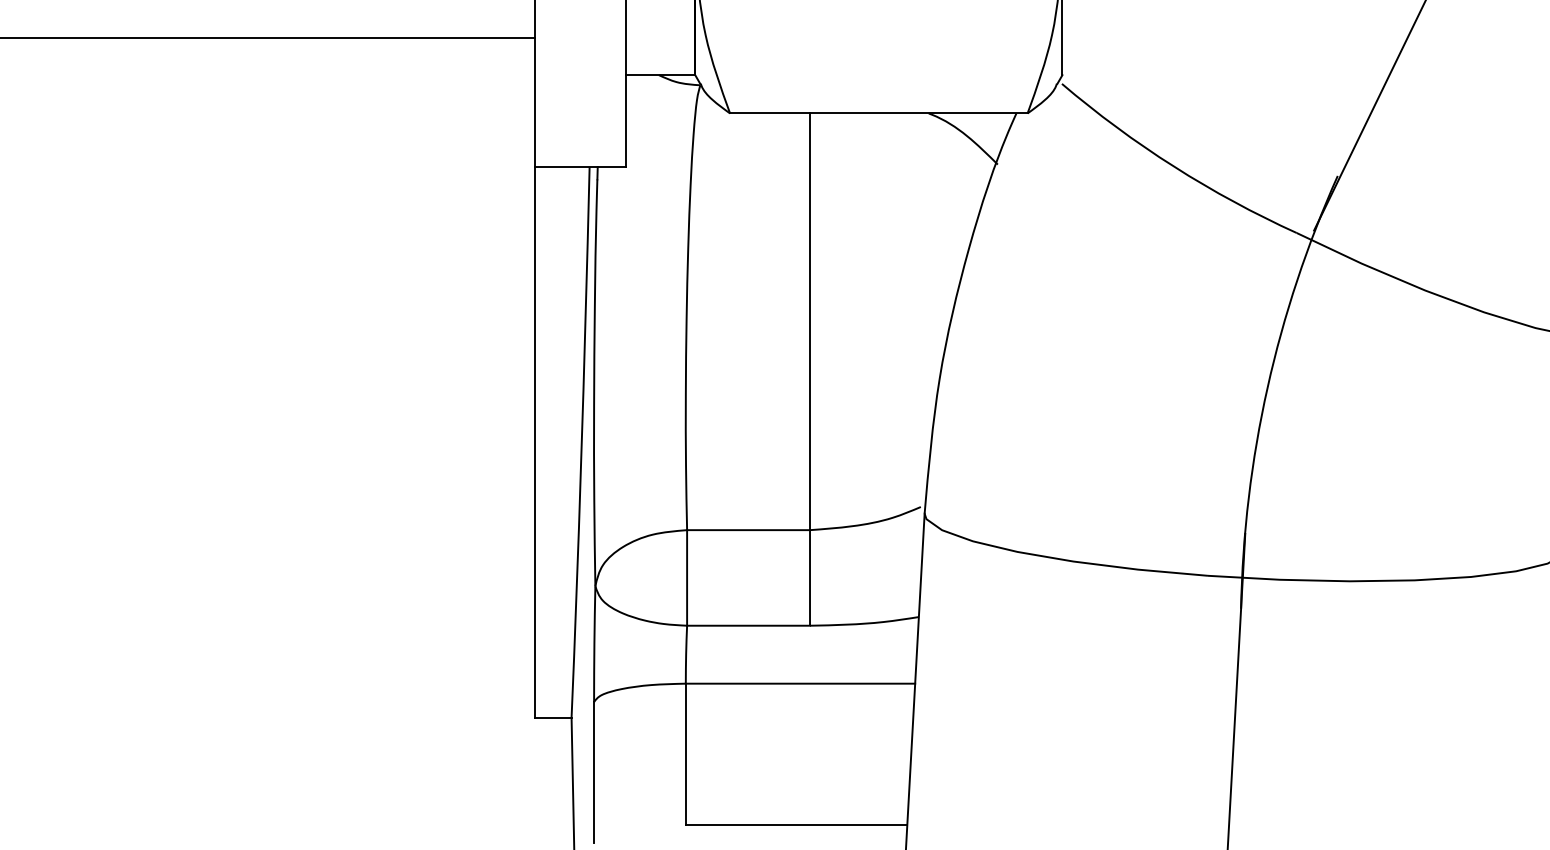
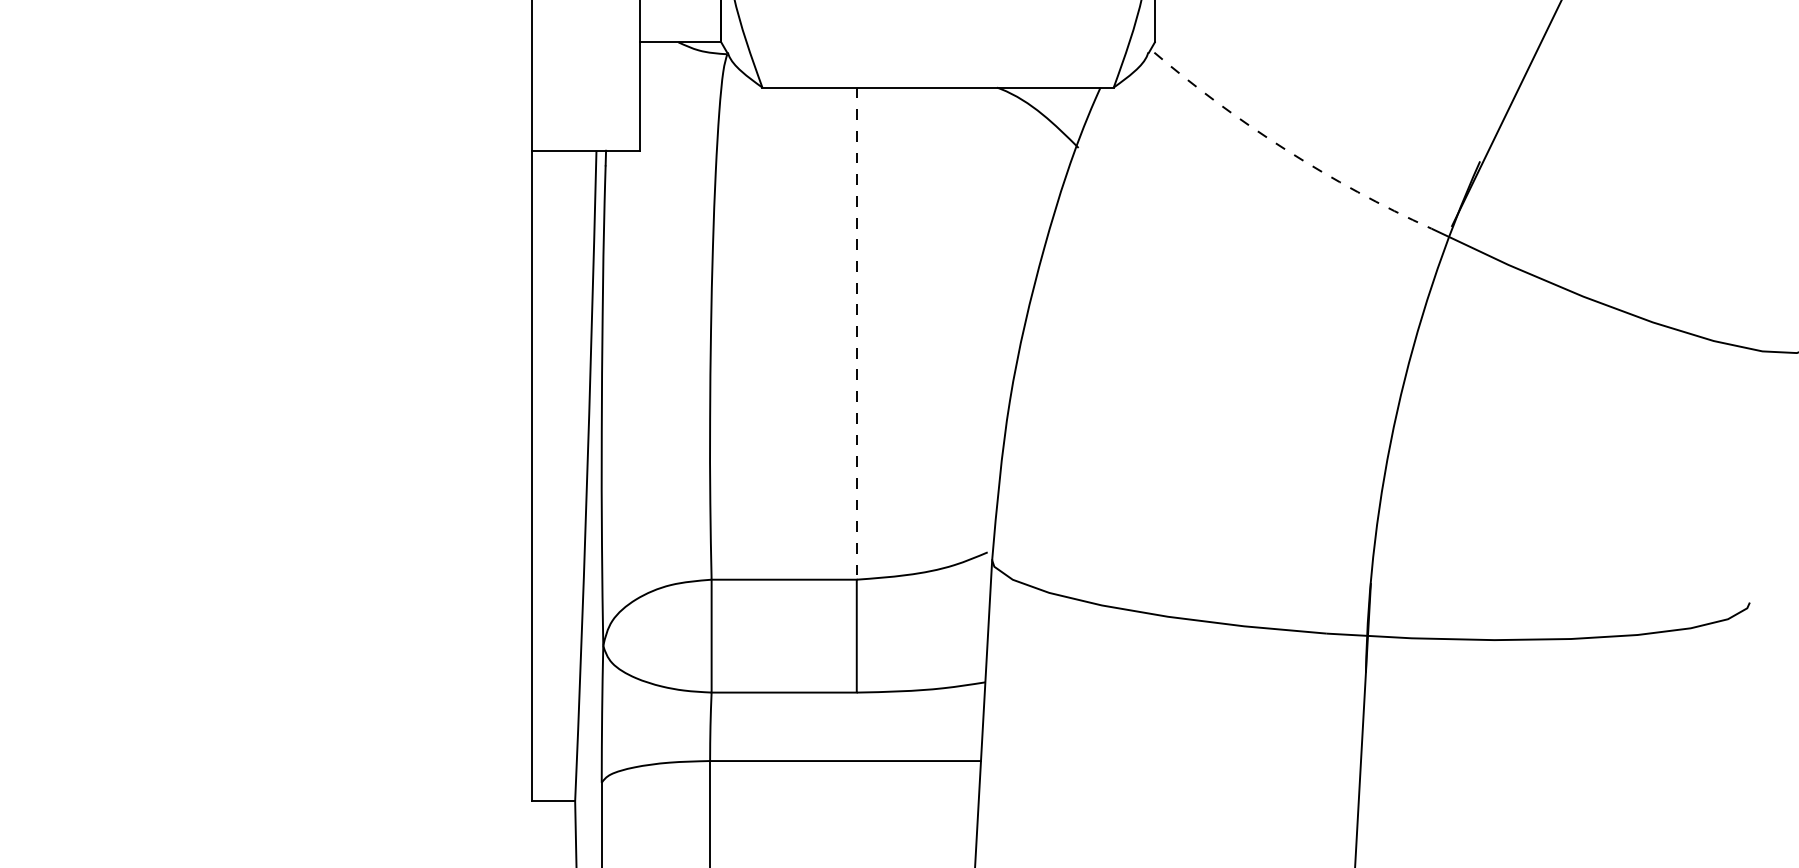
arc: (1174, 166) -> (1287, 150), solid -> dashed
line: (810, 322) -> (857, 334), solid -> dashed

